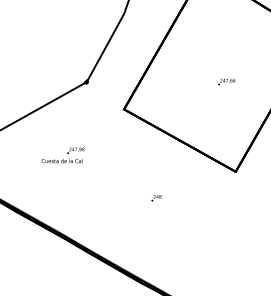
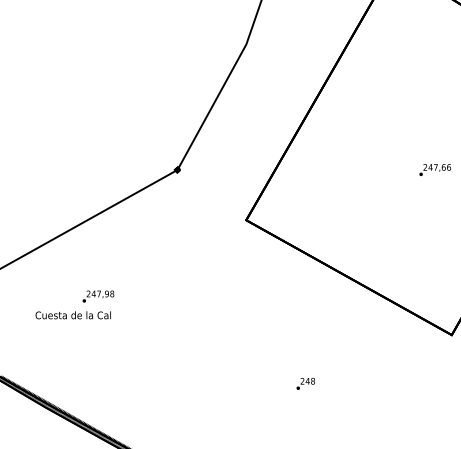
text: (62, 155) -> (73, 305), moved

